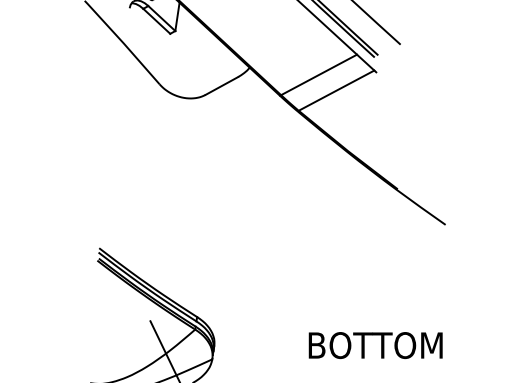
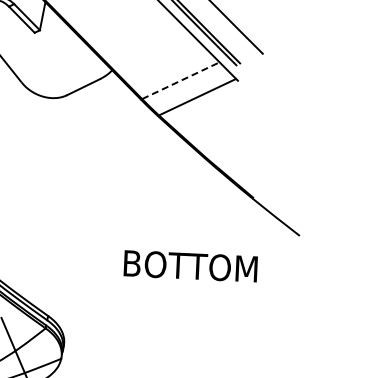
line: (319, 74) -> (181, 80), solid -> dashed
text: (375, 345) -> (190, 266), moved

